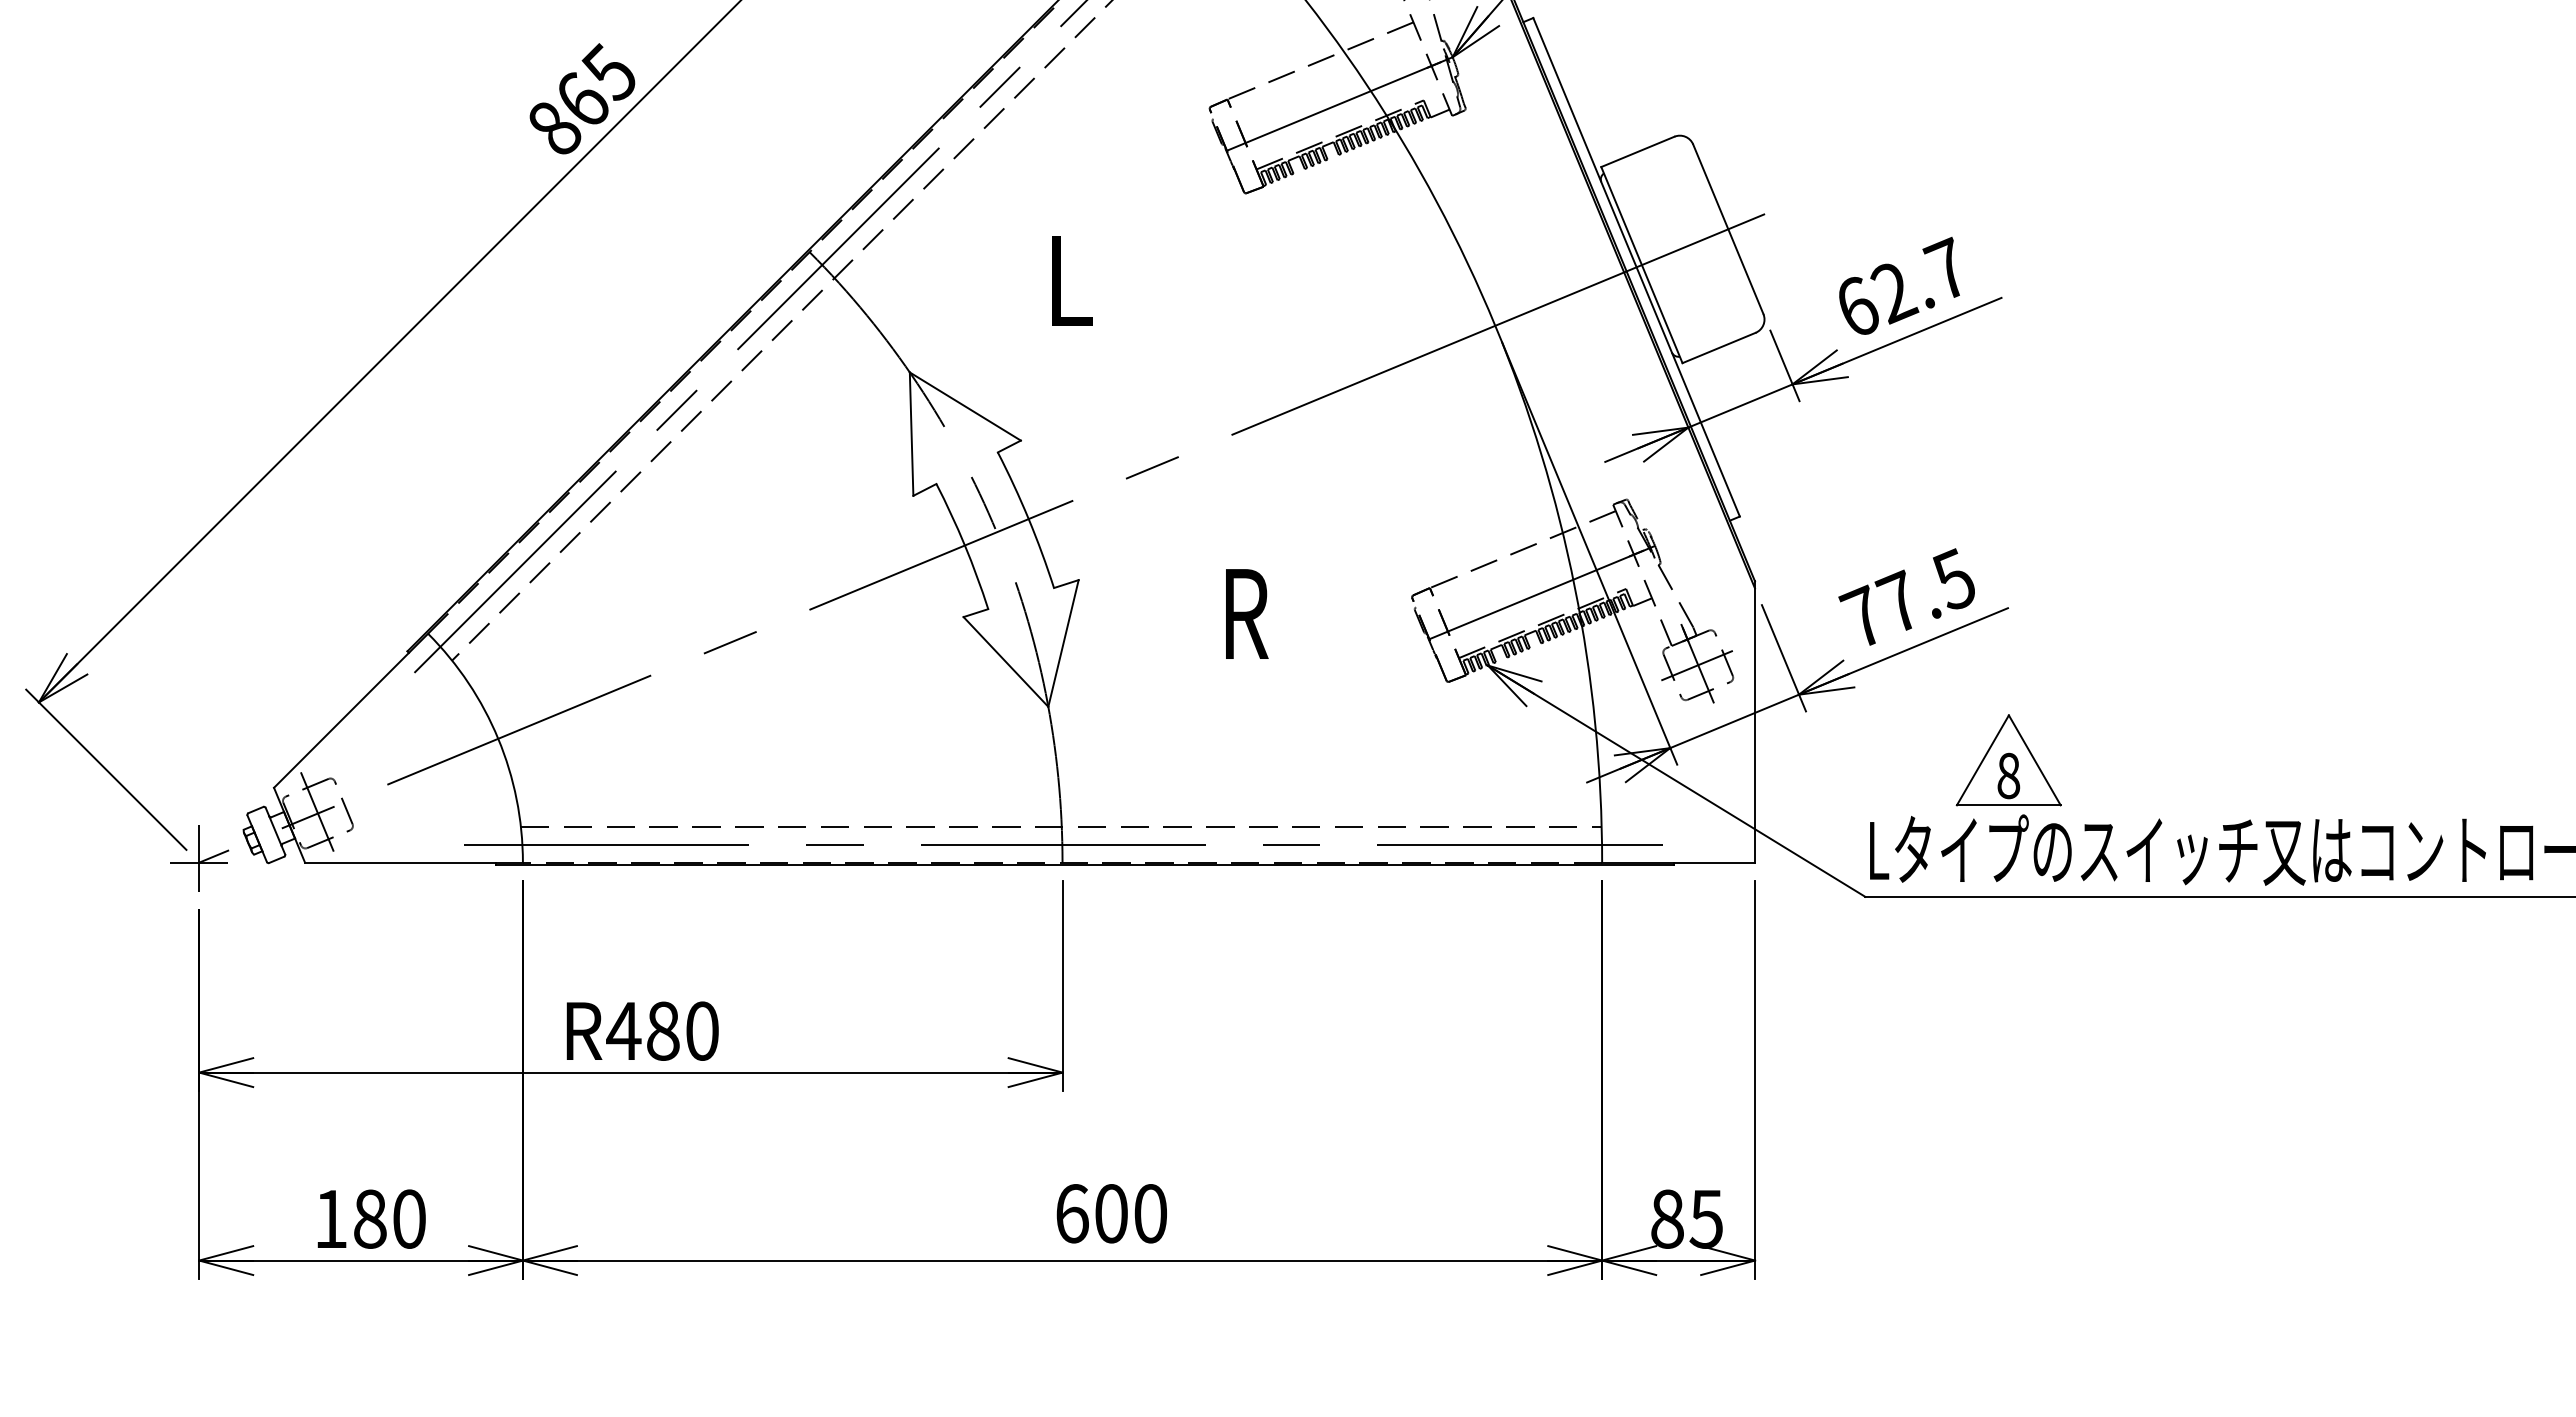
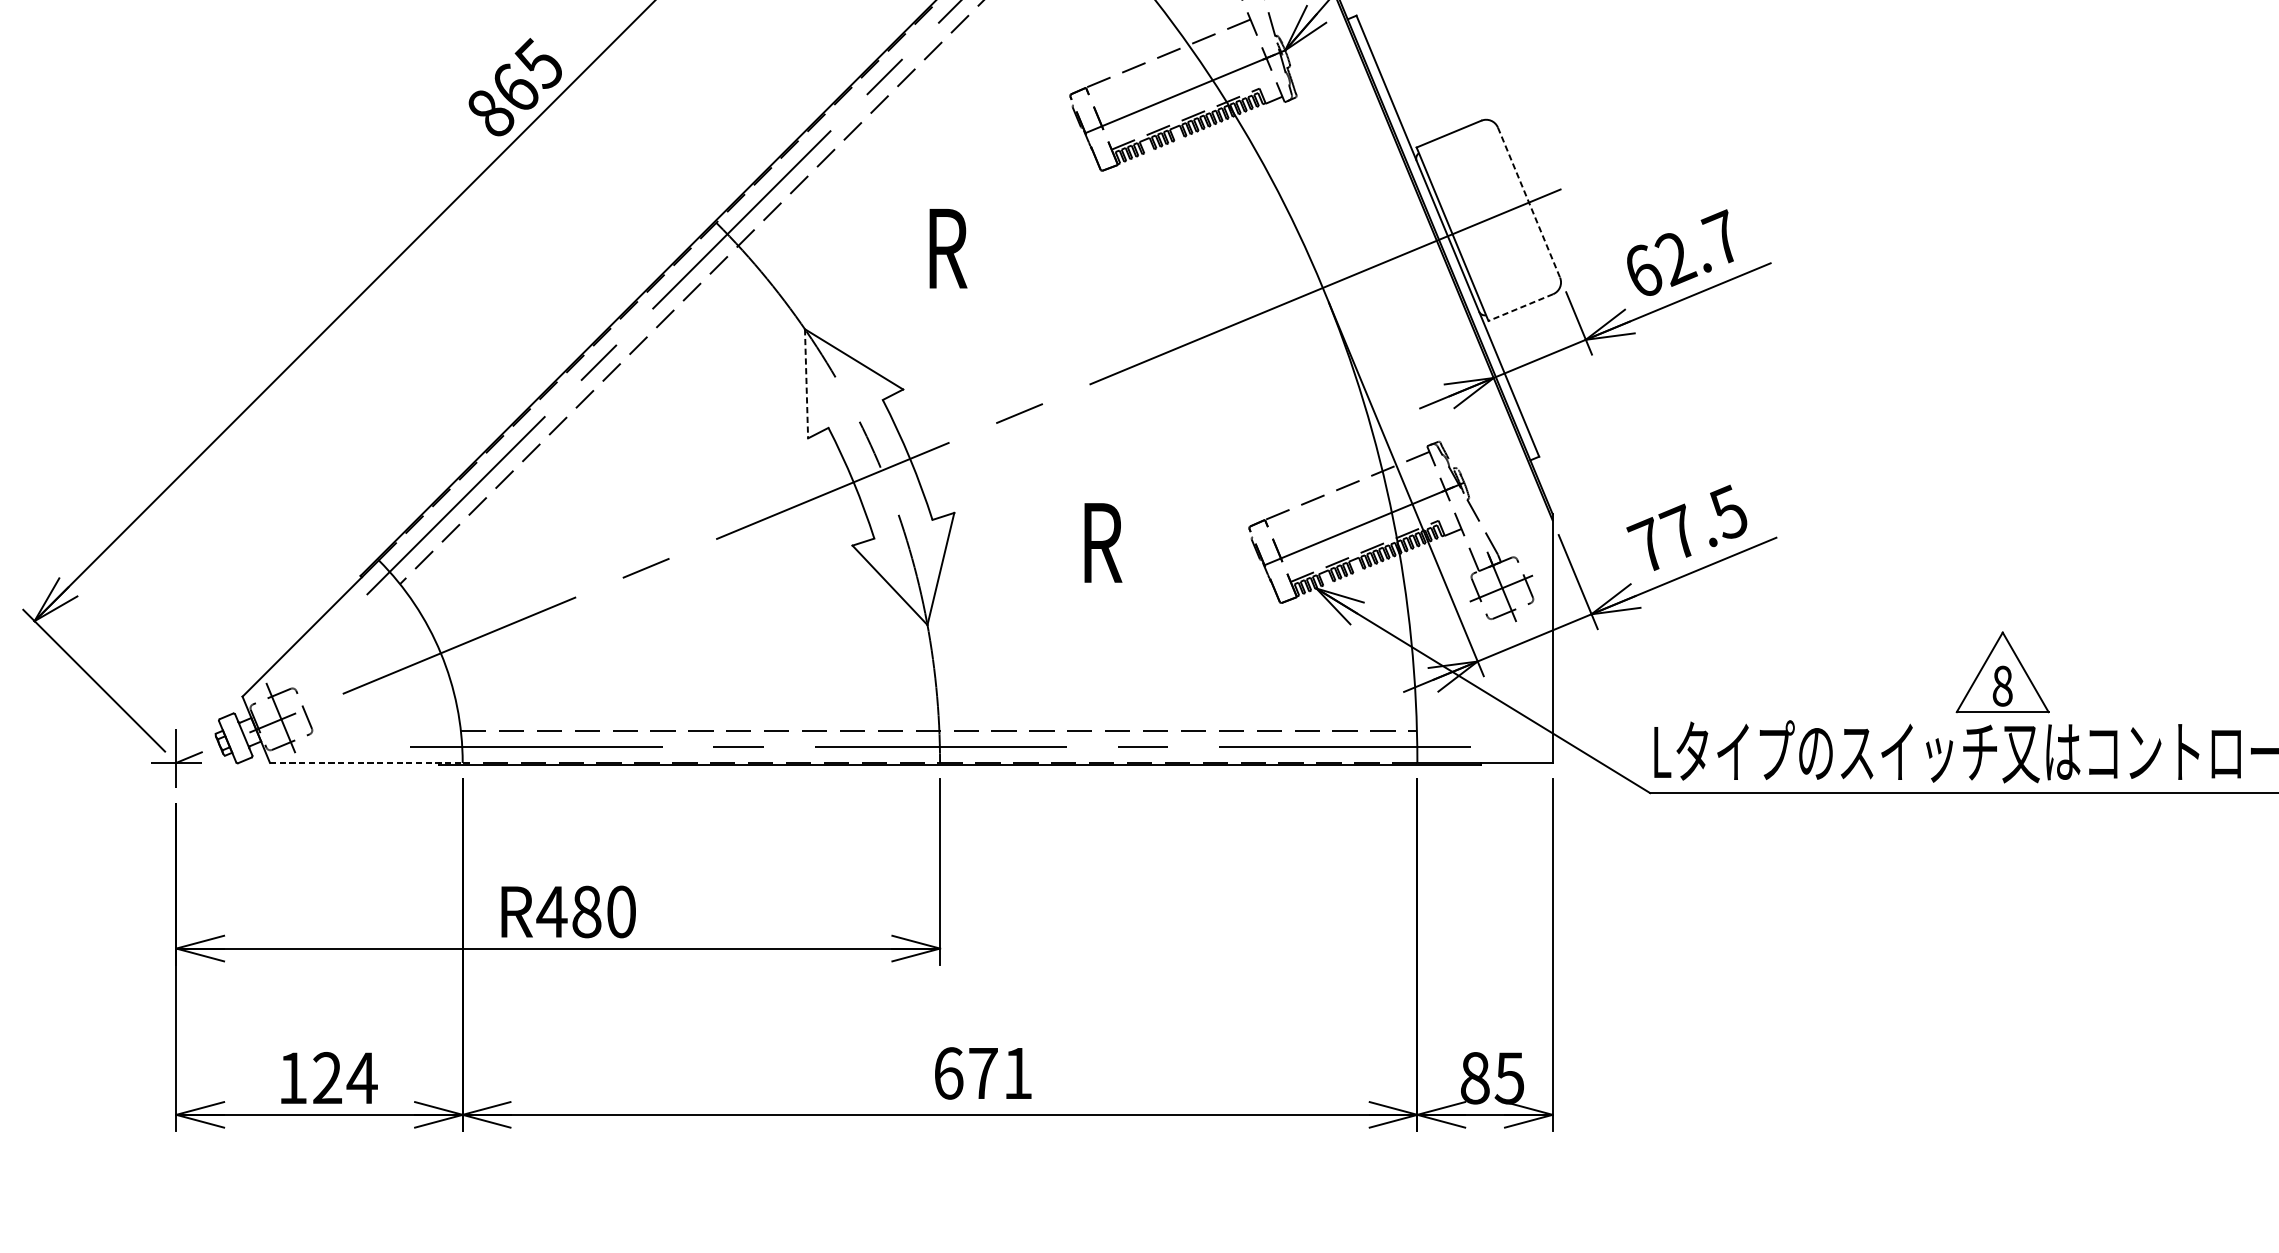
line: (1728, 229) -> (1529, 202), solid -> dashed
text: (1071, 281) -> (947, 248), L -> R
line: (1719, 348) -> (1521, 308), solid -> dashed
line: (911, 434) -> (806, 384), solid -> dashed
part: (2008, 760) -> (2002, 672), moved
line: (414, 862) -> (366, 762), solid -> dashed
text: (1130, 1213) -> (1000, 1073), 600 -> 671
text: (390, 1218) -> (345, 1077), 180 -> 124

